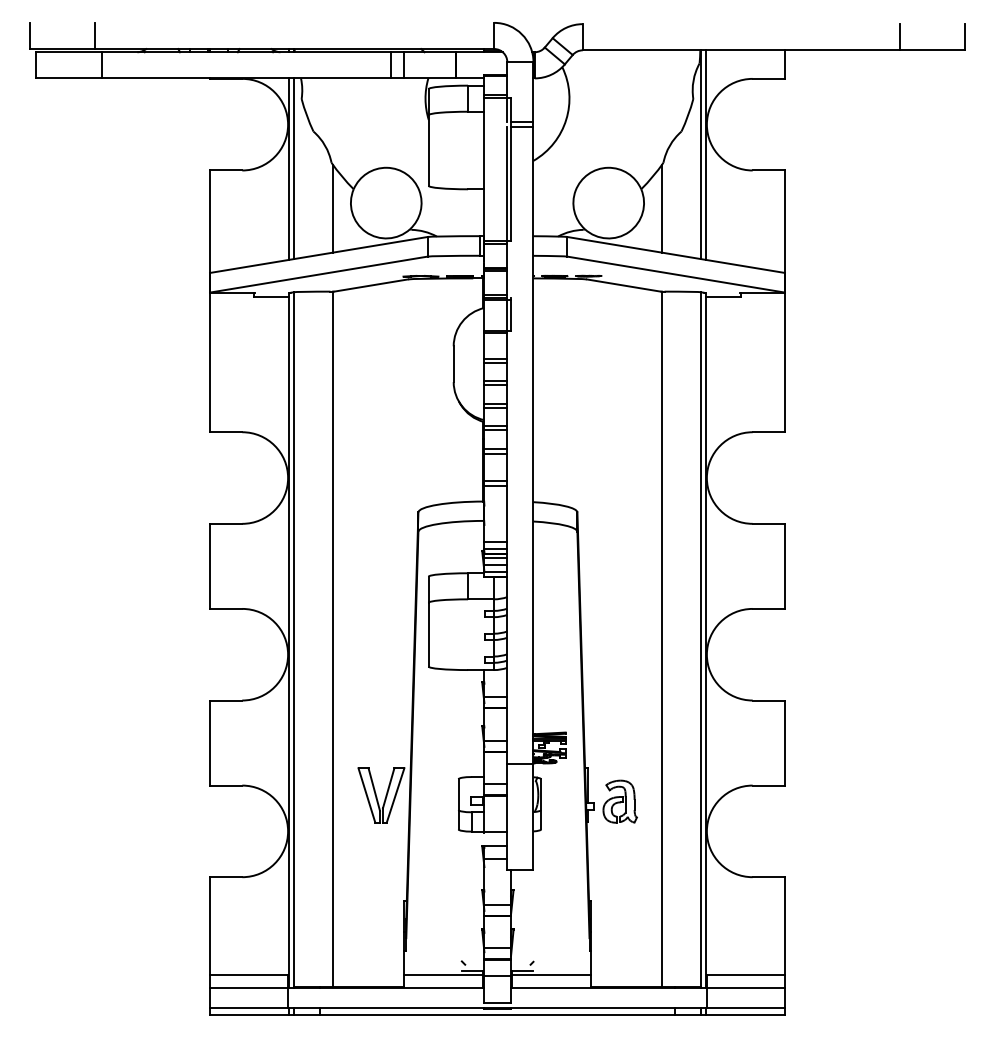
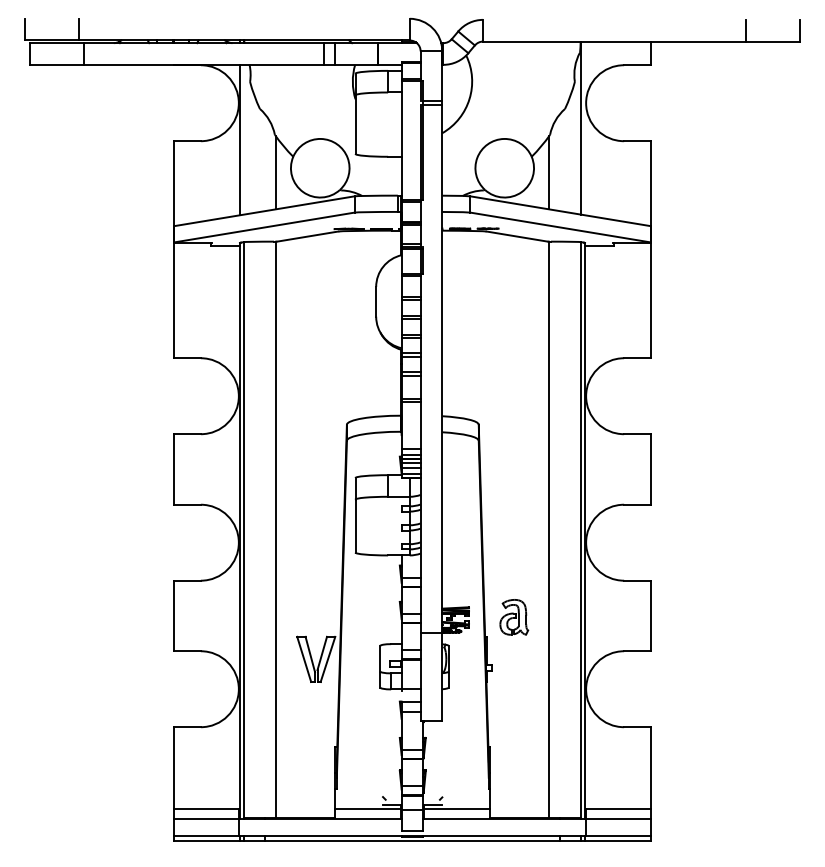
line: (705, 154) -> (584, 127), removed
line: (293, 168) -> (243, 139), removed
part: (619, 801) -> (513, 617), moved

